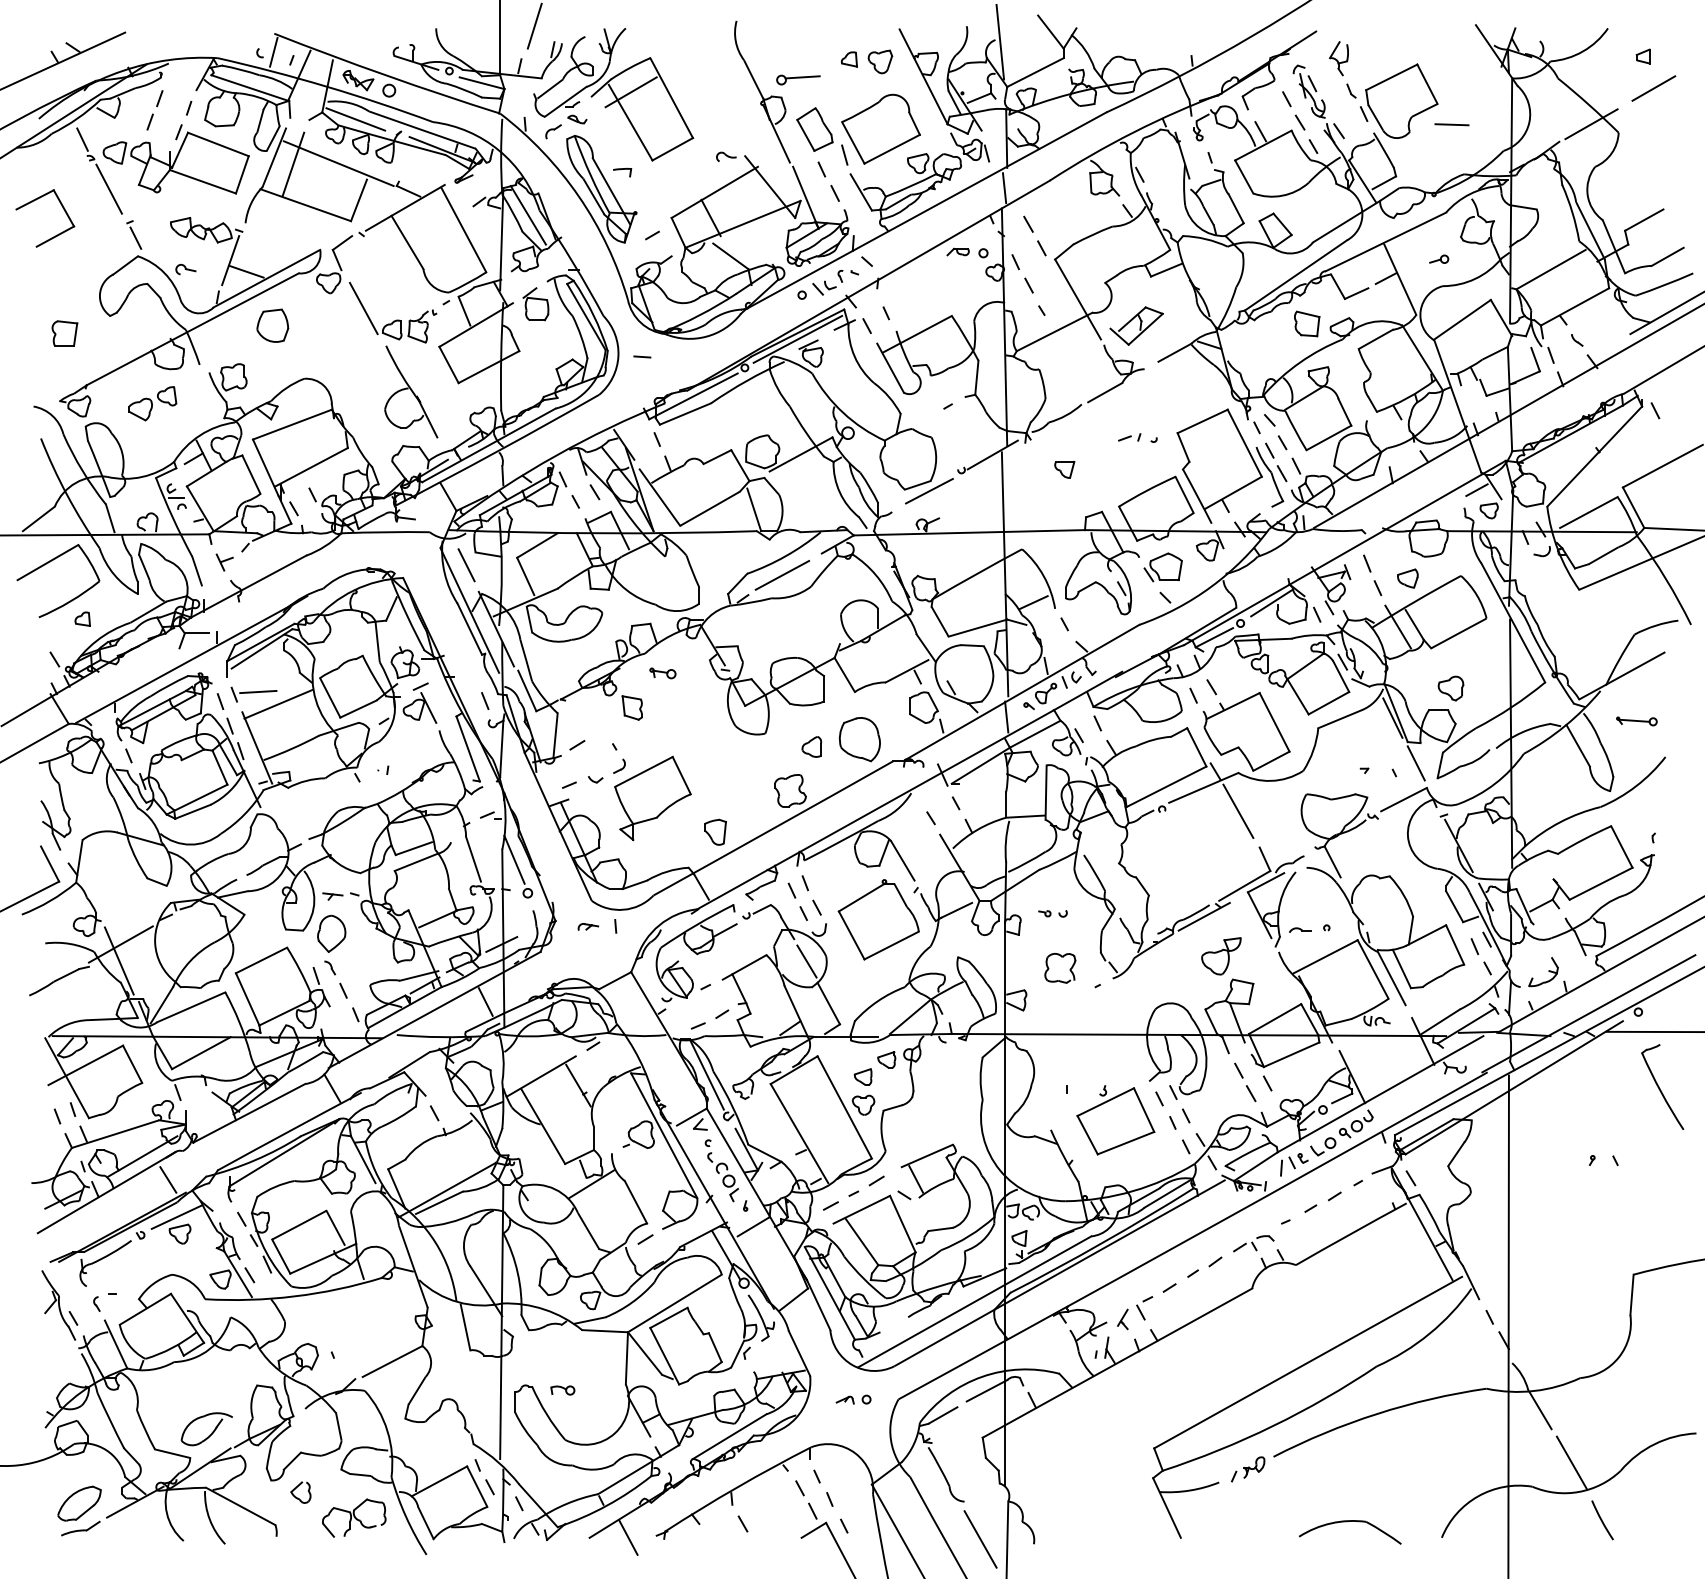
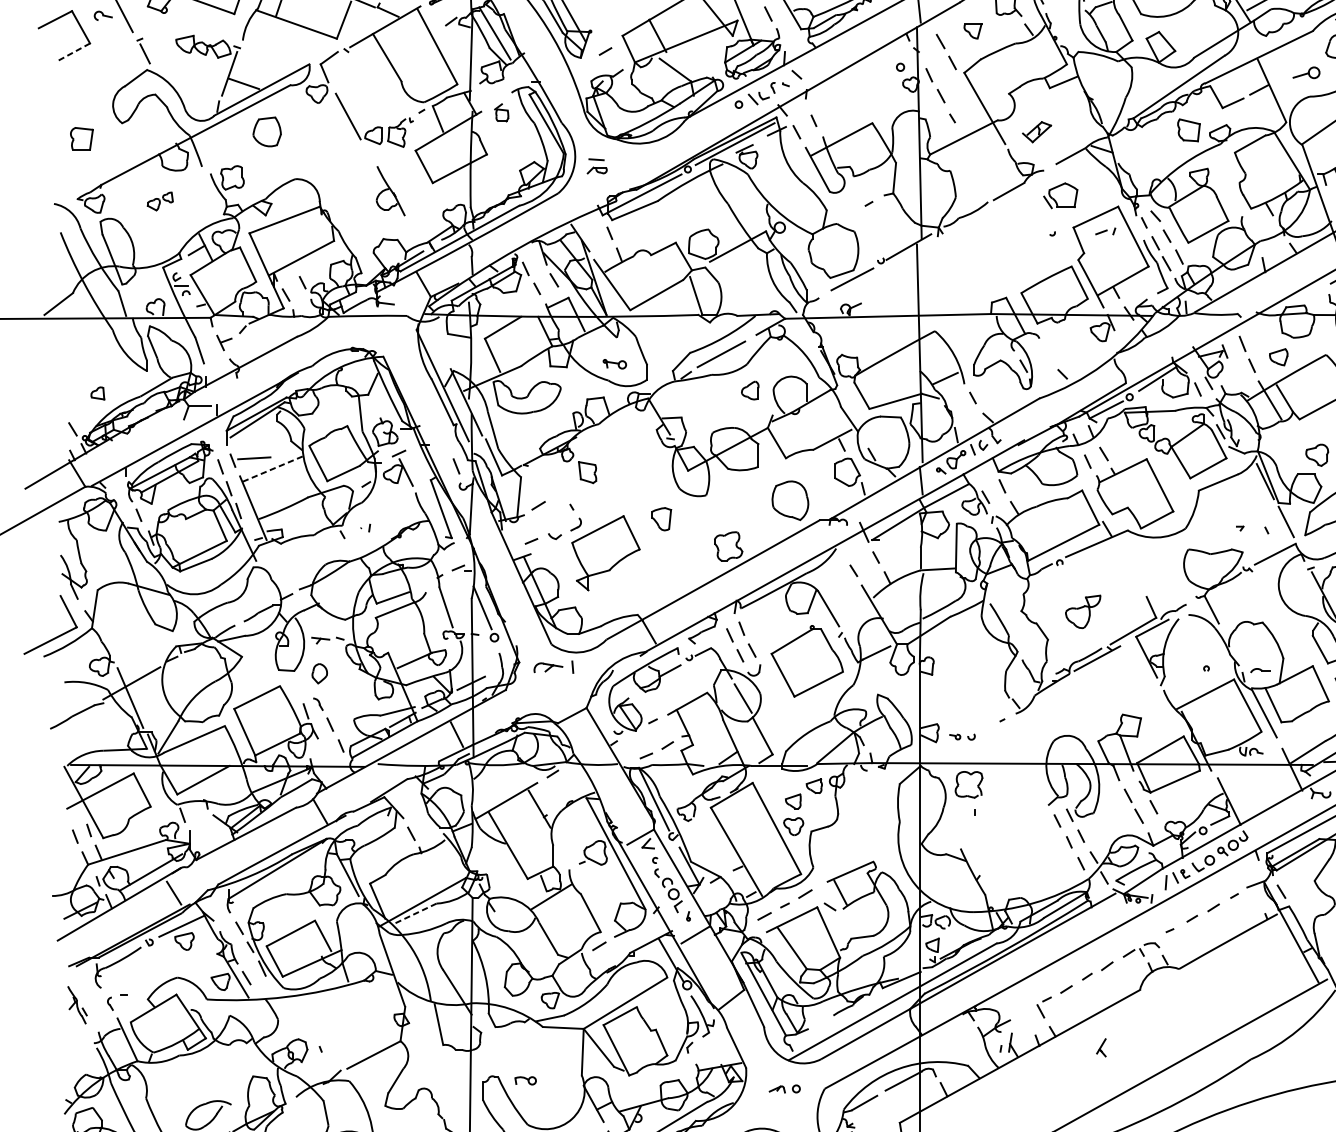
line: (54, 236) -> (72, 52), solid -> dashed
part: (957, 251) -> (596, 170), moved
part: (1439, 258) -> (1306, 71), size x1.6
part: (185, 269) -> (102, 15), moved
part: (535, 304) -> (501, 112), size x0.6
part: (1136, 325) -> (1036, 131), size x0.6
part: (411, 391) -> (390, 190), size x0.6
part: (152, 403) -> (159, 201), size x0.6
part: (1129, 437) -> (1105, 231), moved
part: (1064, 469) -> (972, 30), moved
part: (48, 563) -> (67, 343), removed
line: (466, 565) -> (439, 345), removed
part: (1162, 567) -> (1060, 195), moved
part: (662, 673) -> (614, 364), moved
line: (278, 704) -> (272, 469), solid -> dashed
part: (811, 746) -> (749, 390), moved
line: (1238, 810) -> (1127, 563), removed
part: (715, 831) -> (661, 518), moved
part: (1052, 913) -> (962, 736), moved
part: (588, 926) -> (548, 667), size x1.6
part: (1300, 929) -> (1260, 669), moved
part: (331, 933) -> (319, 673), size x0.6
part: (1221, 956) -> (1083, 612), moved
part: (1069, 969) -> (977, 785), moved
part: (1115, 1120) -> (1018, 840), removed
line: (439, 1202) -> (415, 913), solid -> dashed
part: (59, 1305) -> (77, 1005), size x0.6
part: (1122, 1319) -> (1101, 1047), moved

